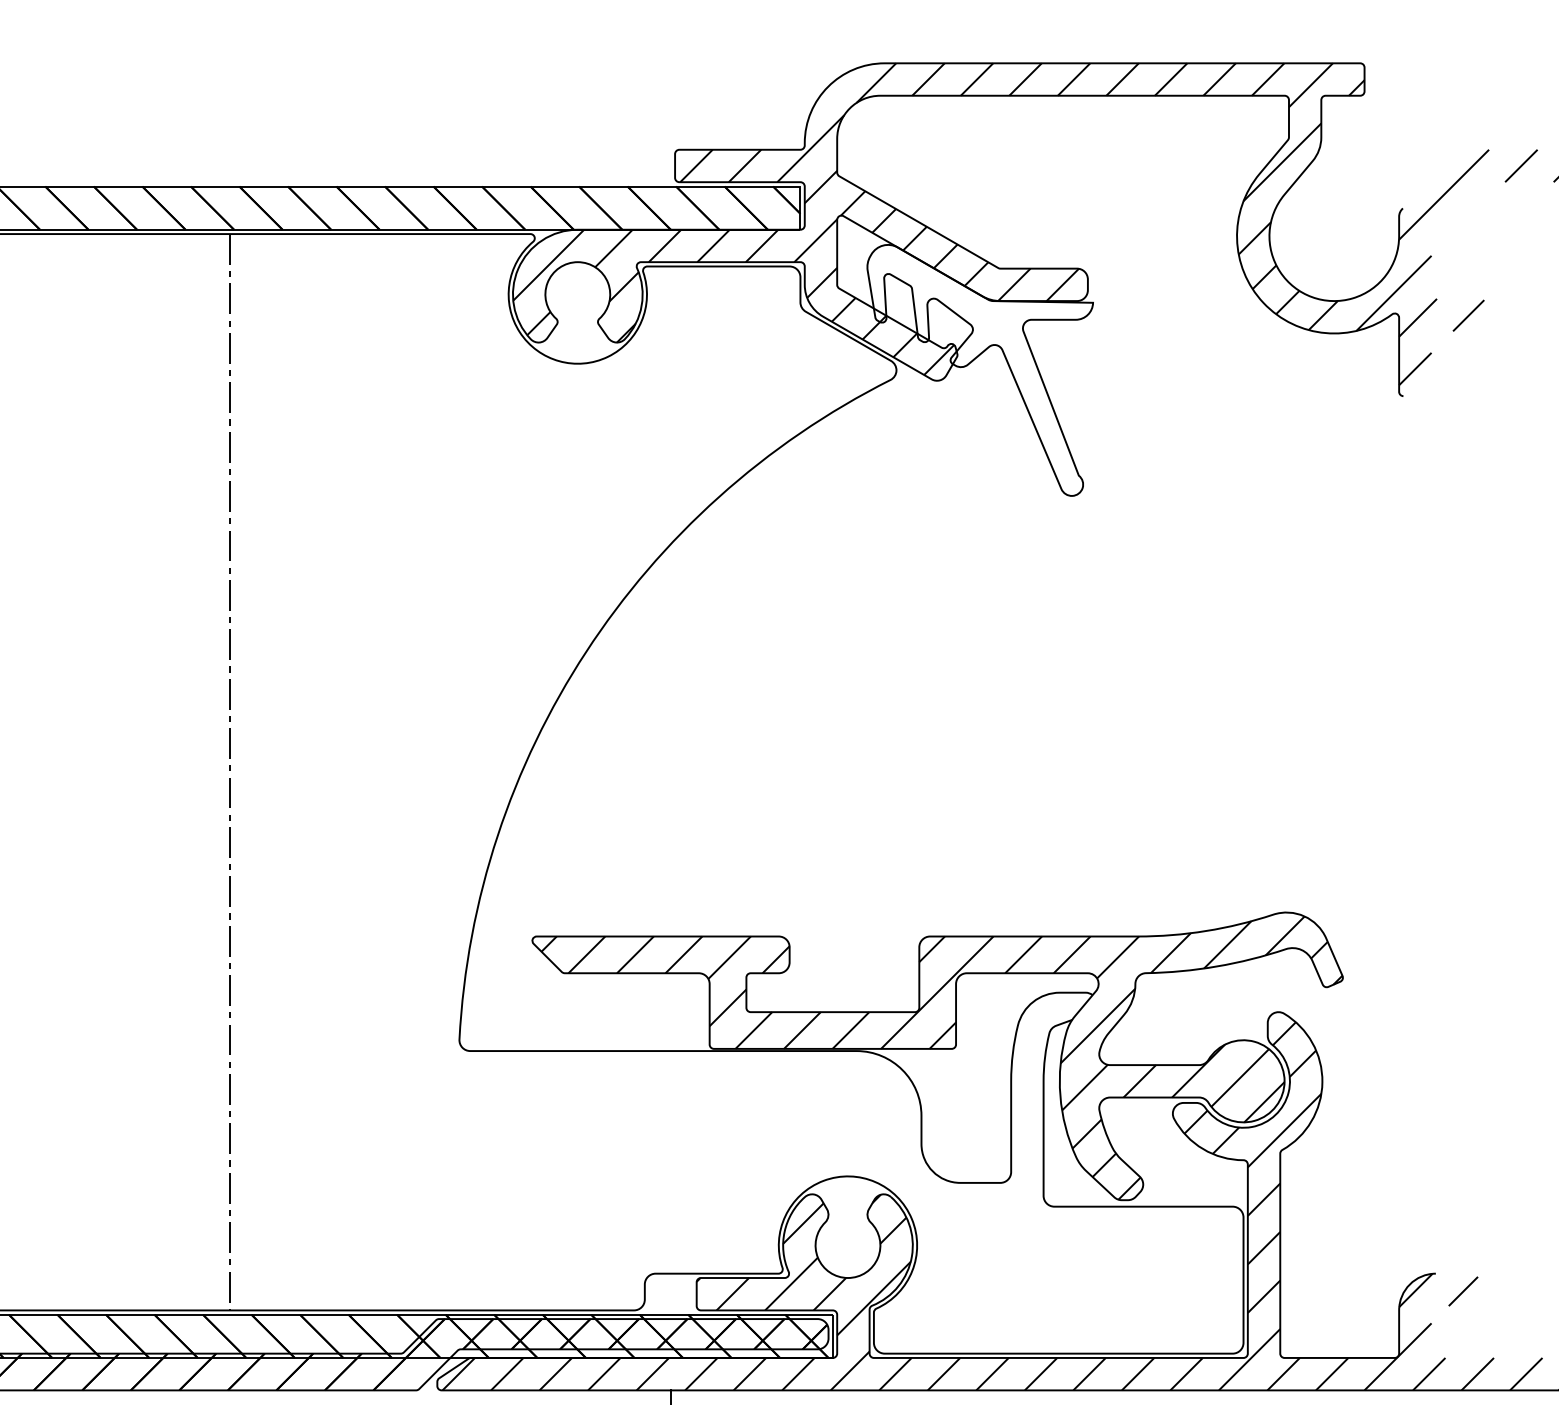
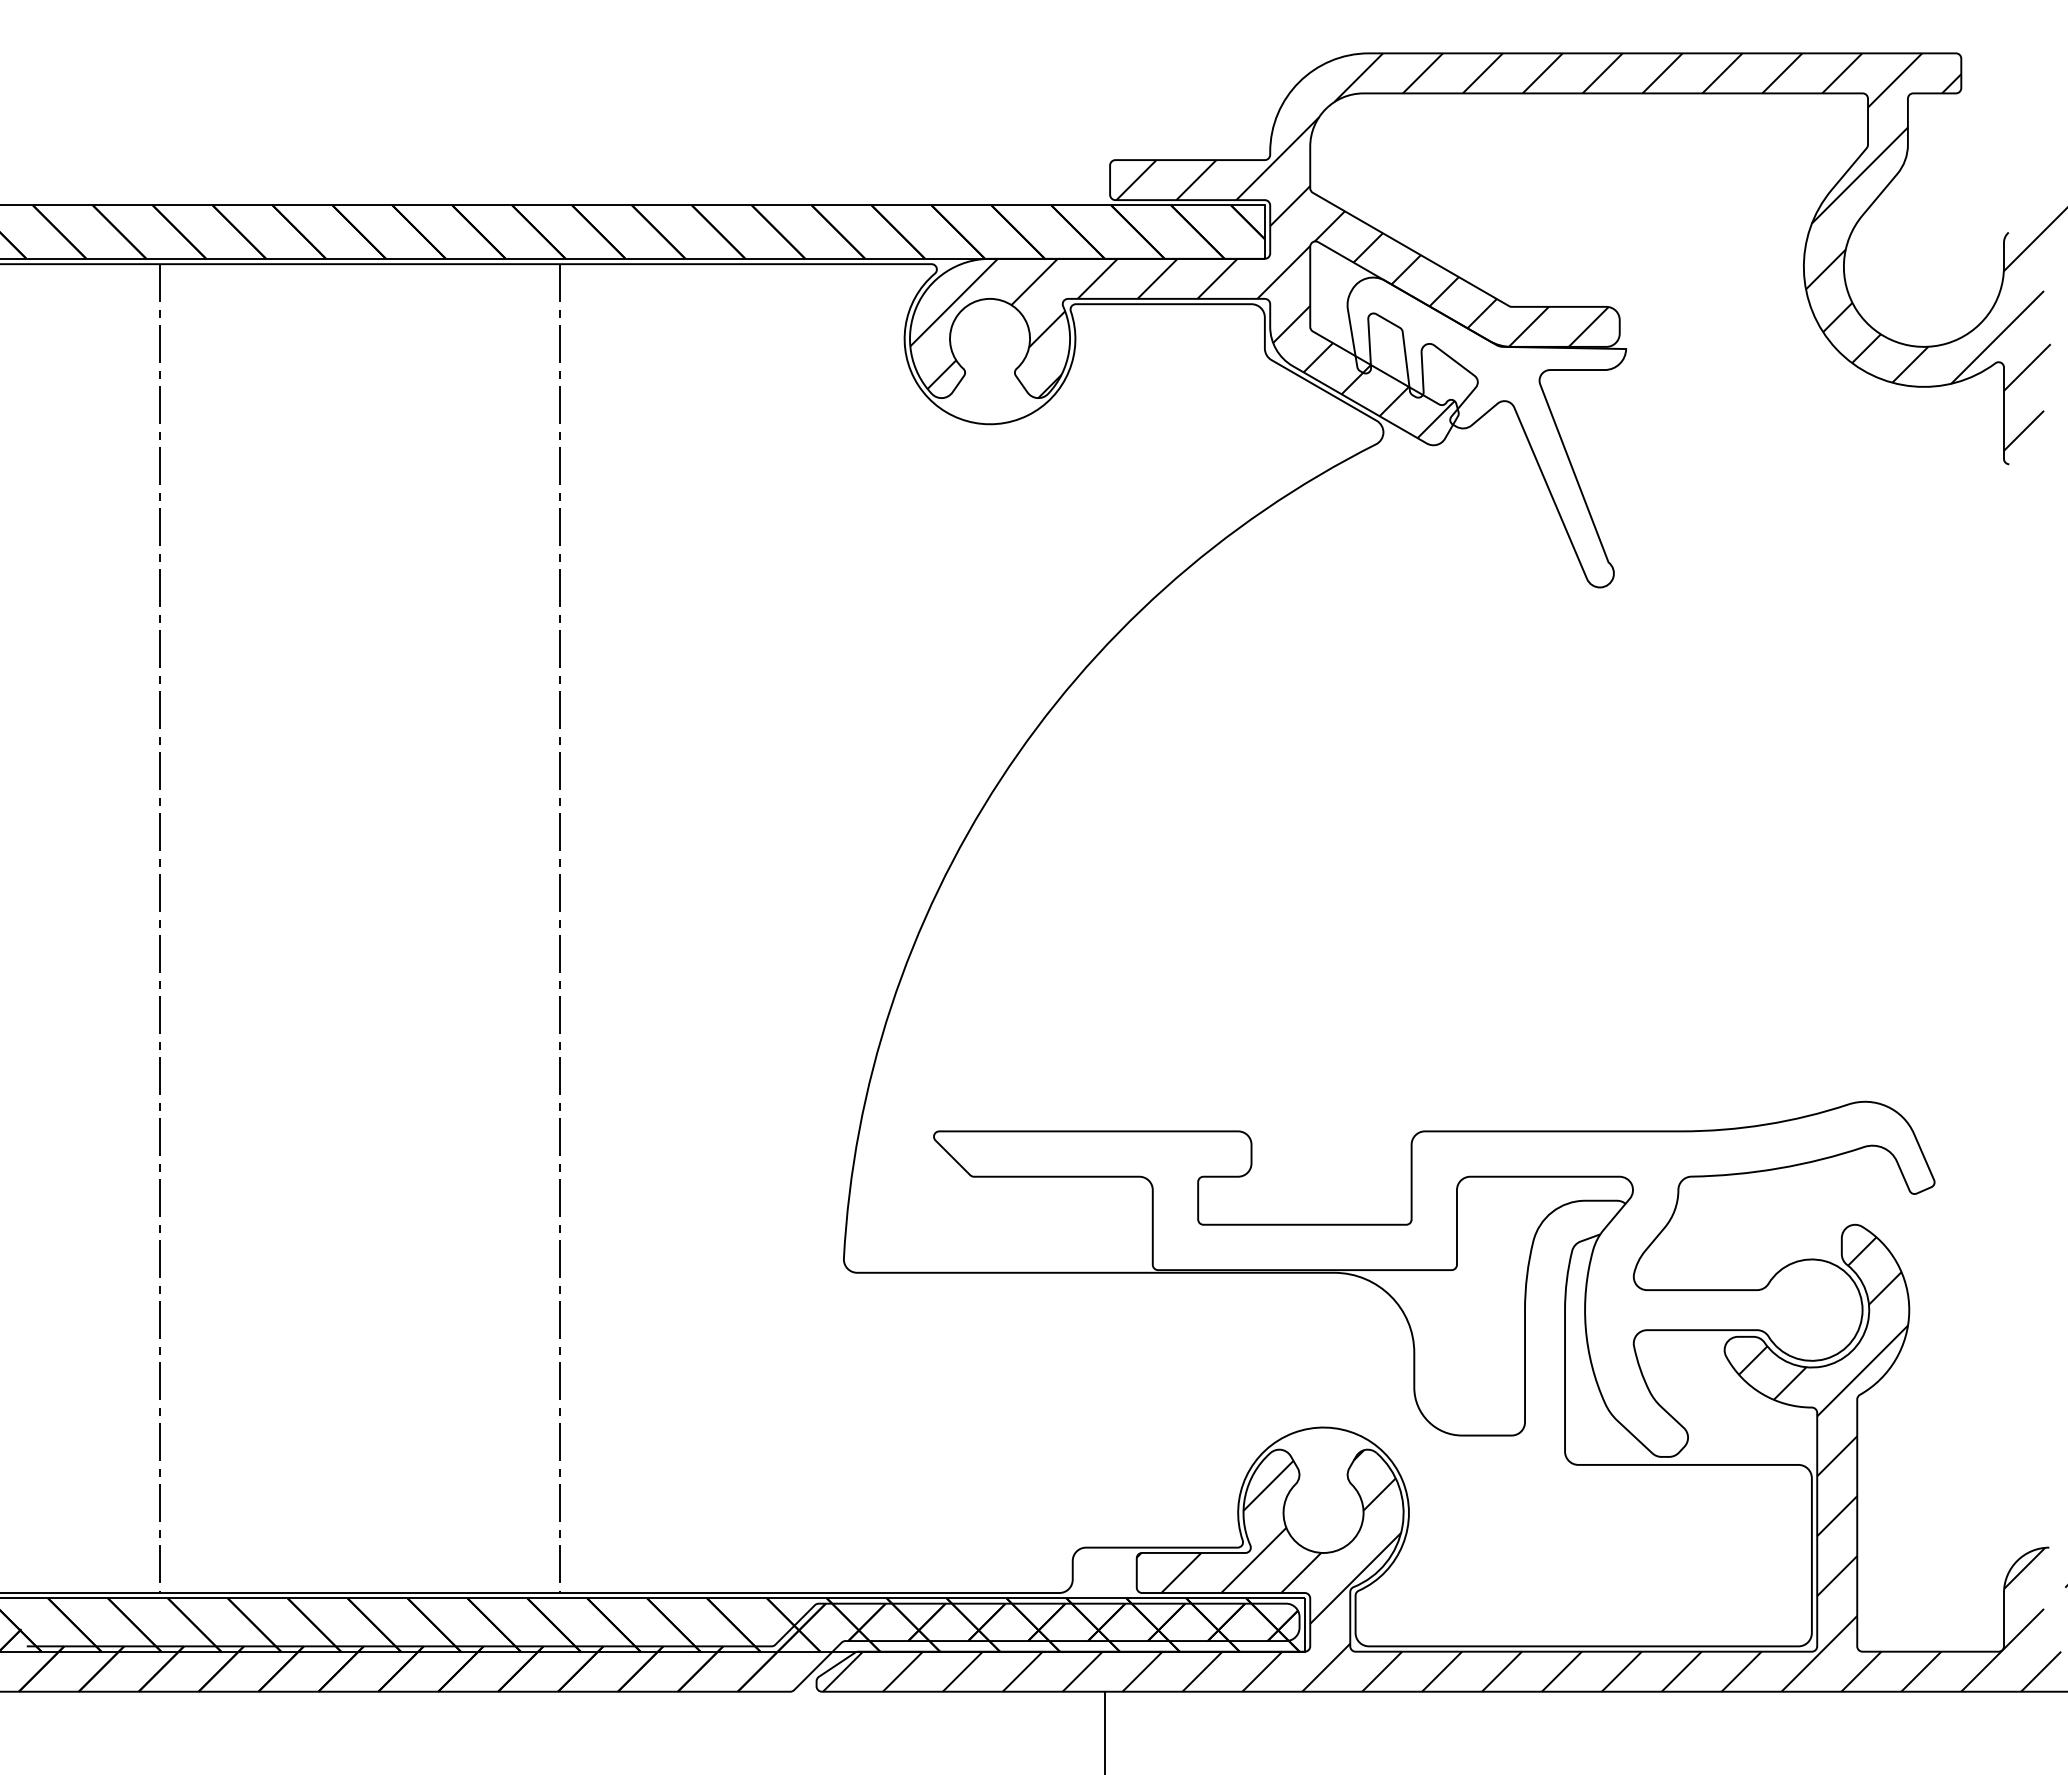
hatch: (941, 1058) -> (1439, 1281), removed

